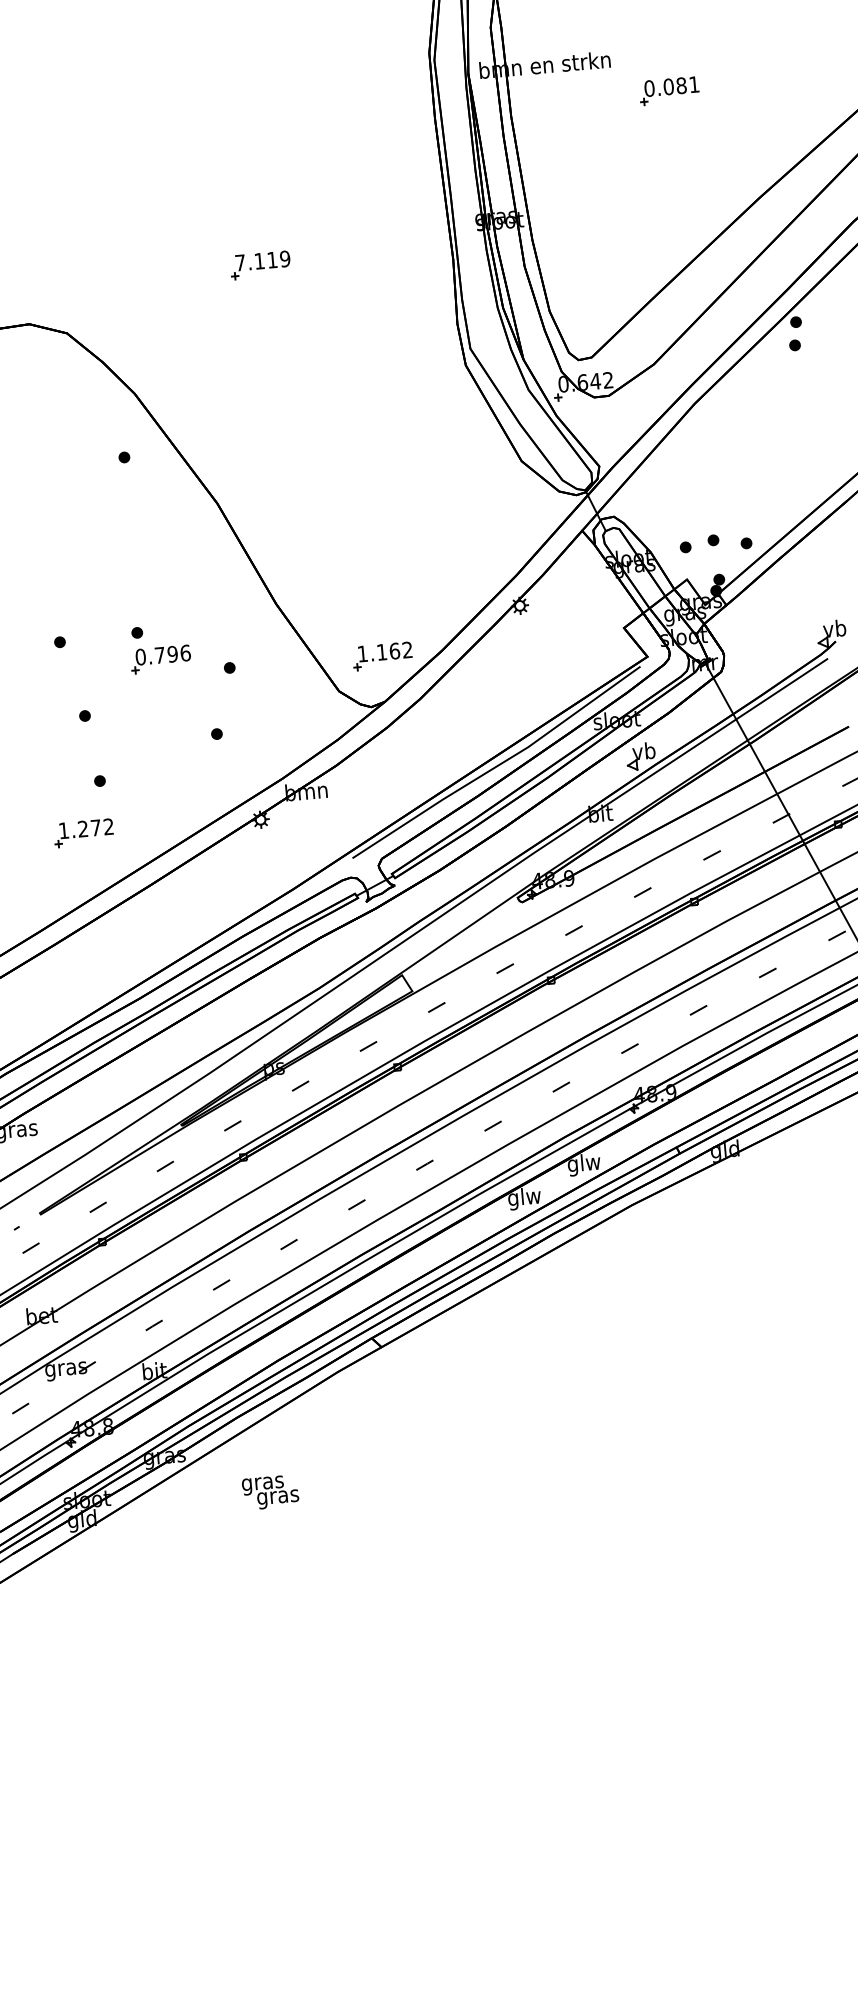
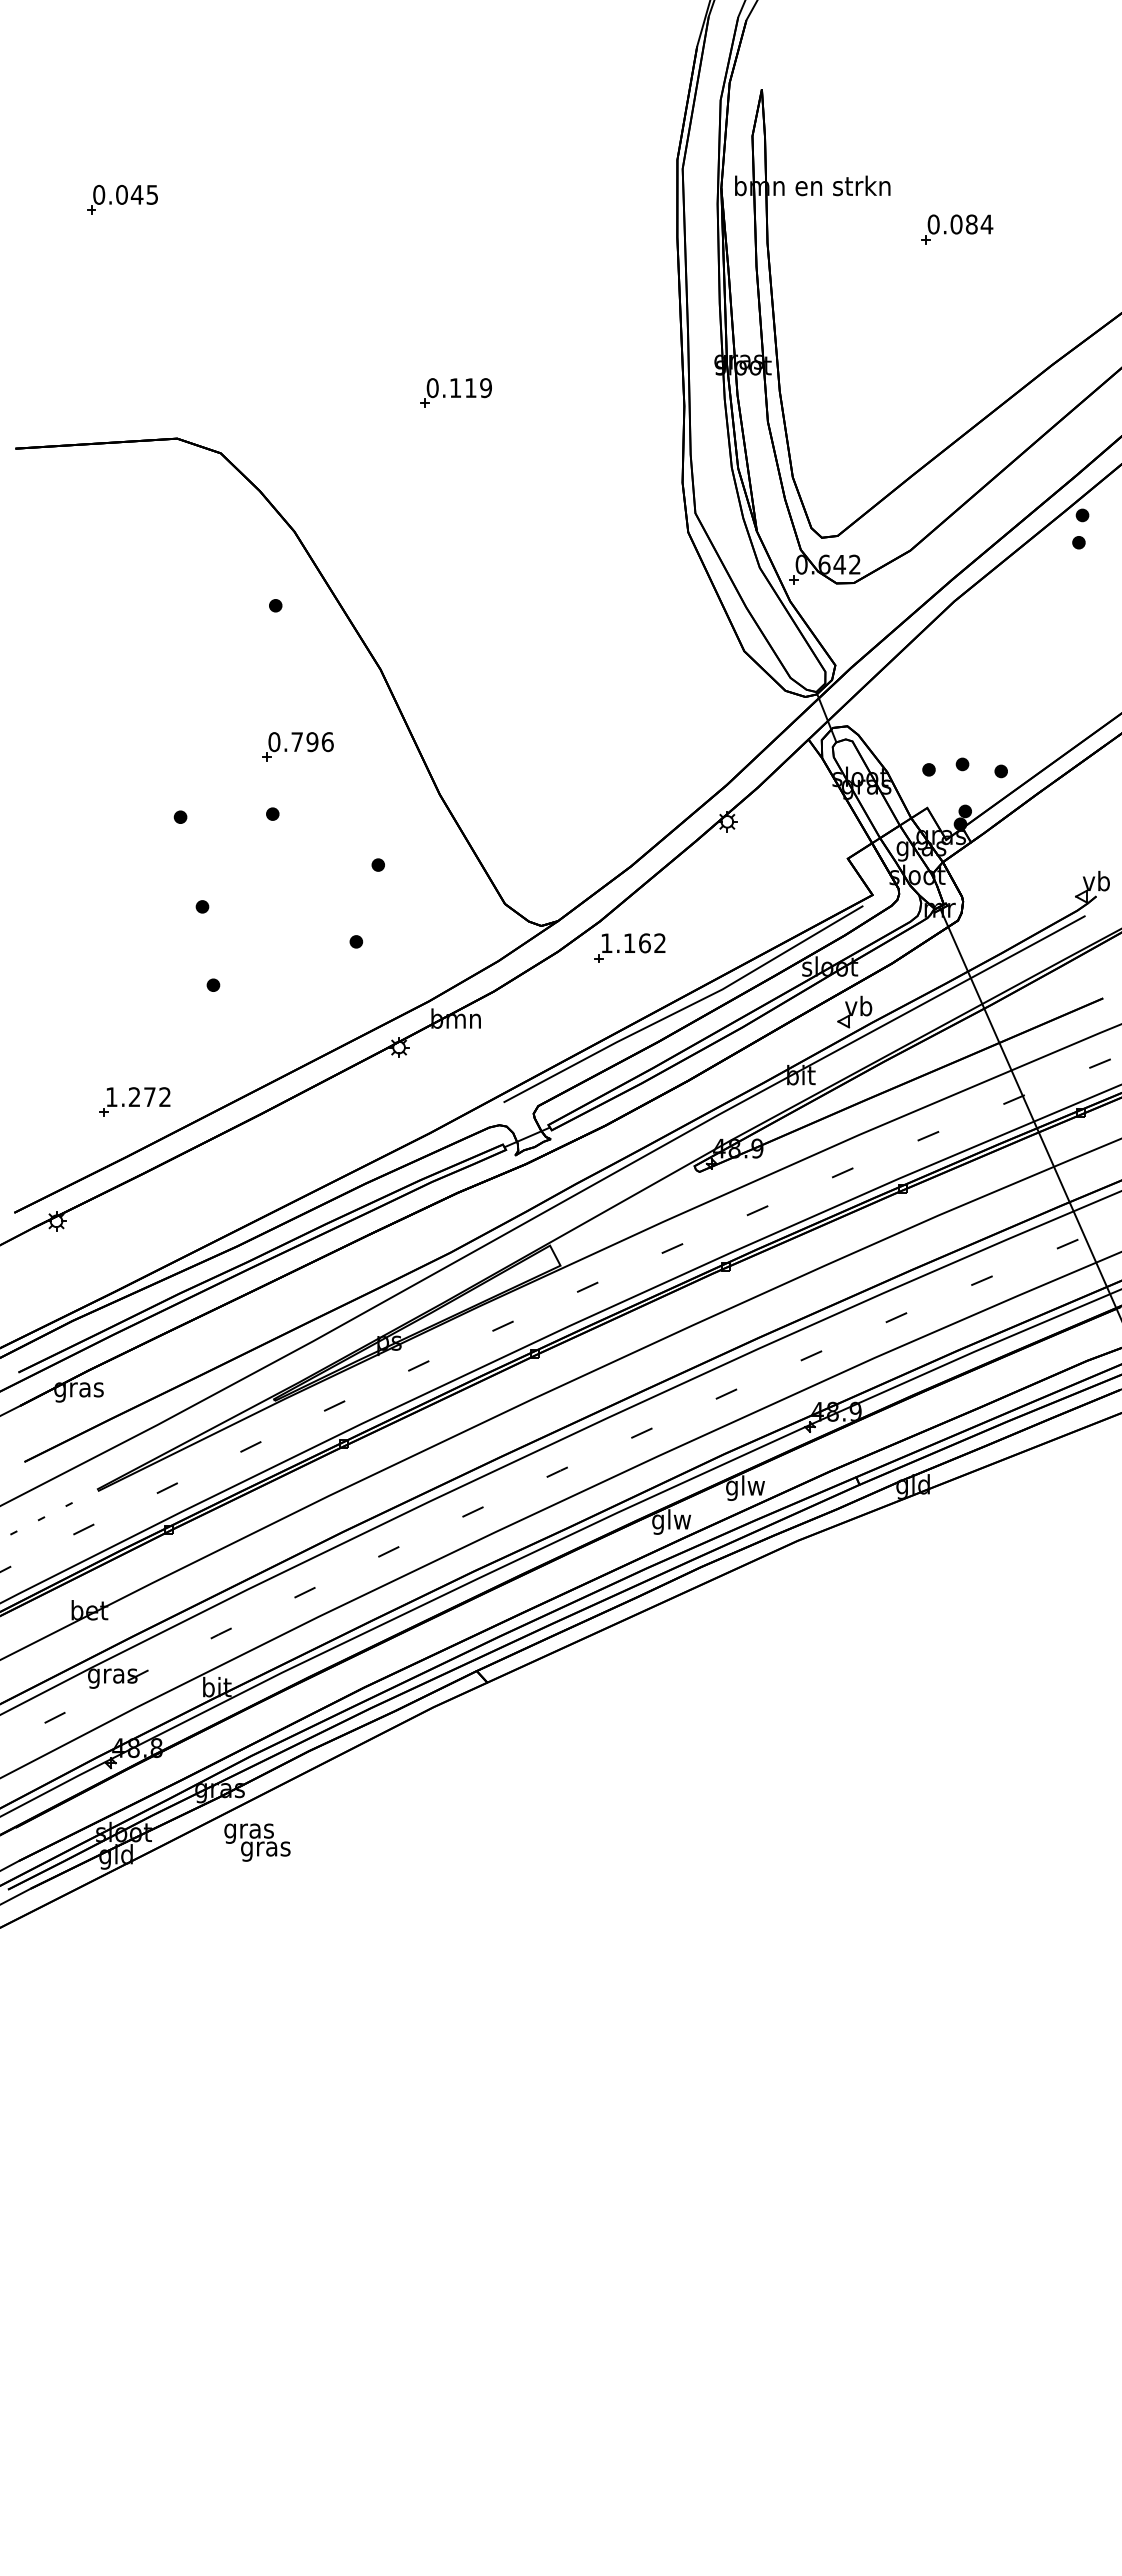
text: (693, 84) -> (986, 224), 0.081 -> 0.084
text: (240, 263) -> (432, 388), 7.119 -> 0.119
part: (382, 655) -> (629, 947), moved
part: (160, 659) -> (297, 746), moved
part: (83, 832) -> (134, 1101), moved
text: (270, 1492) -> (257, 1842), moved

